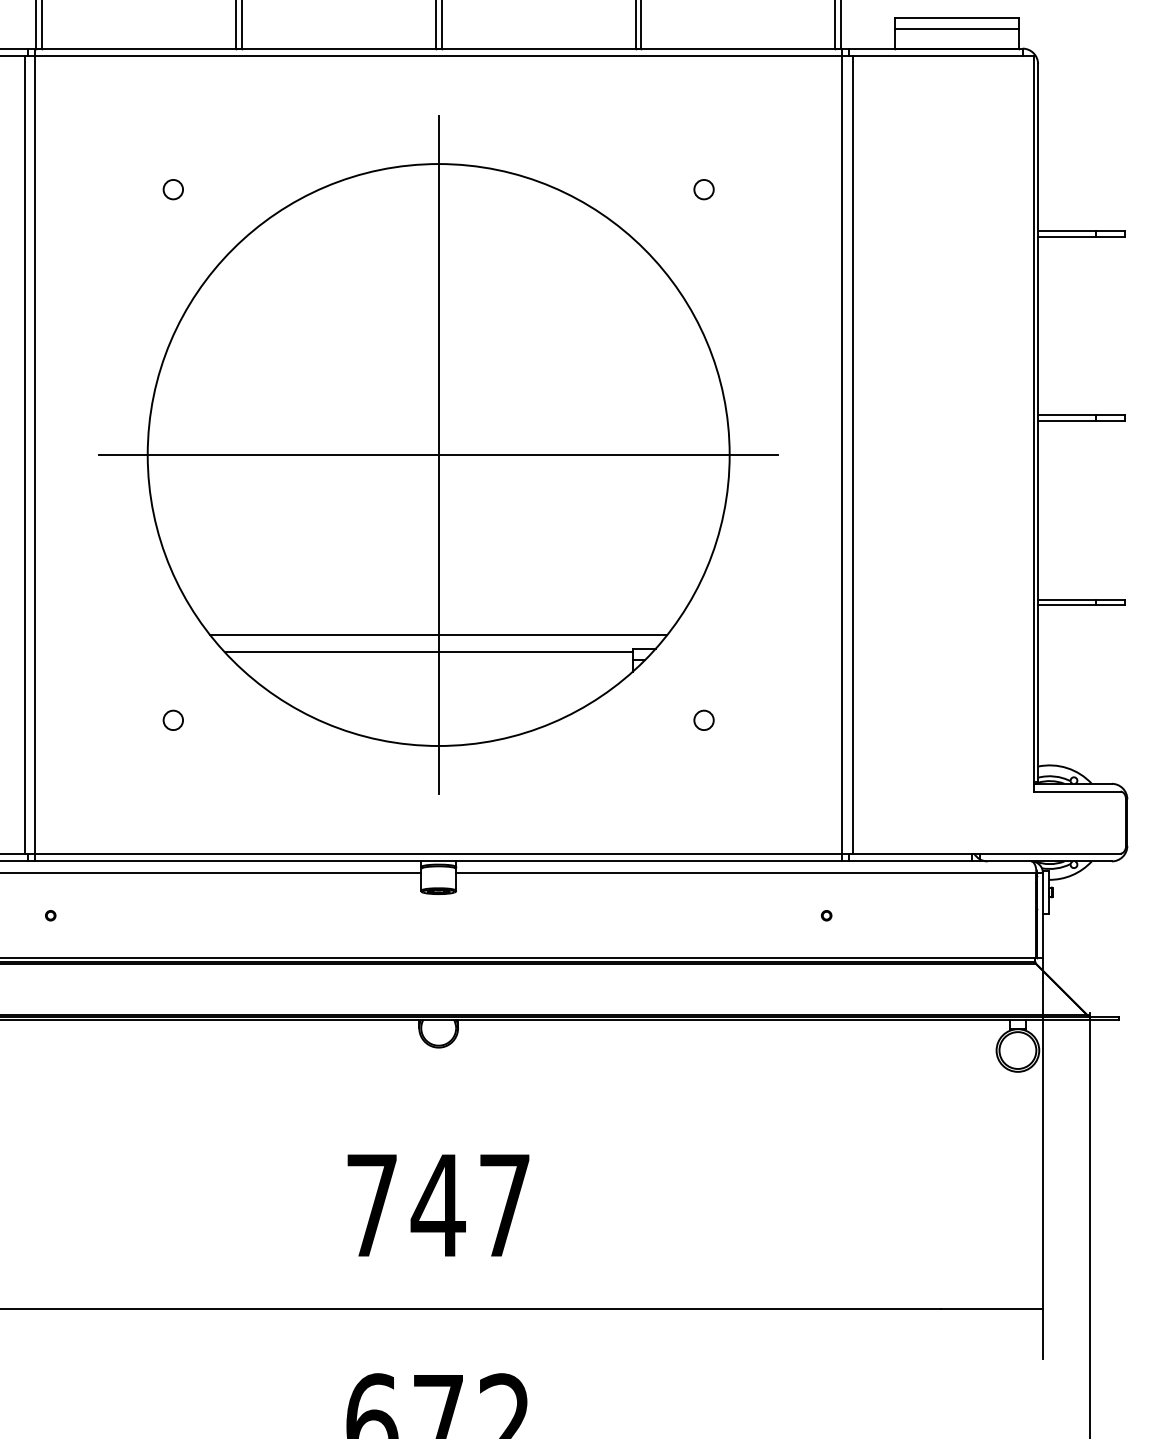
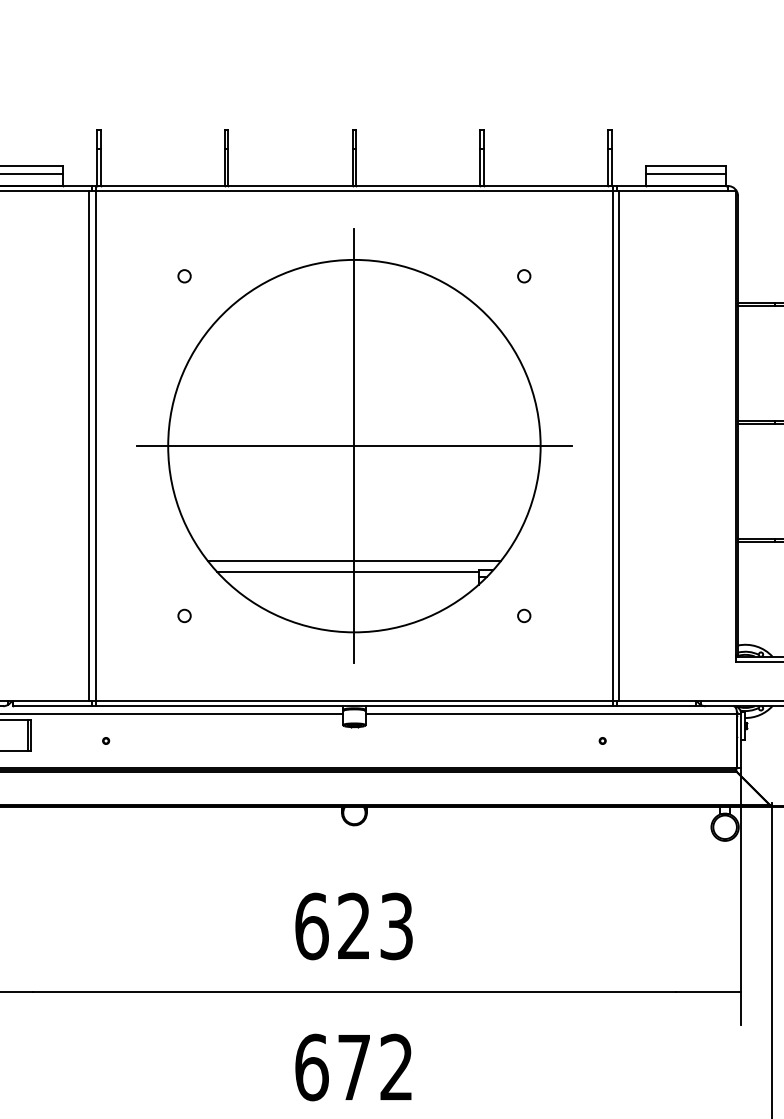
text: (437, 1205) -> (353, 926), 747 -> 623

